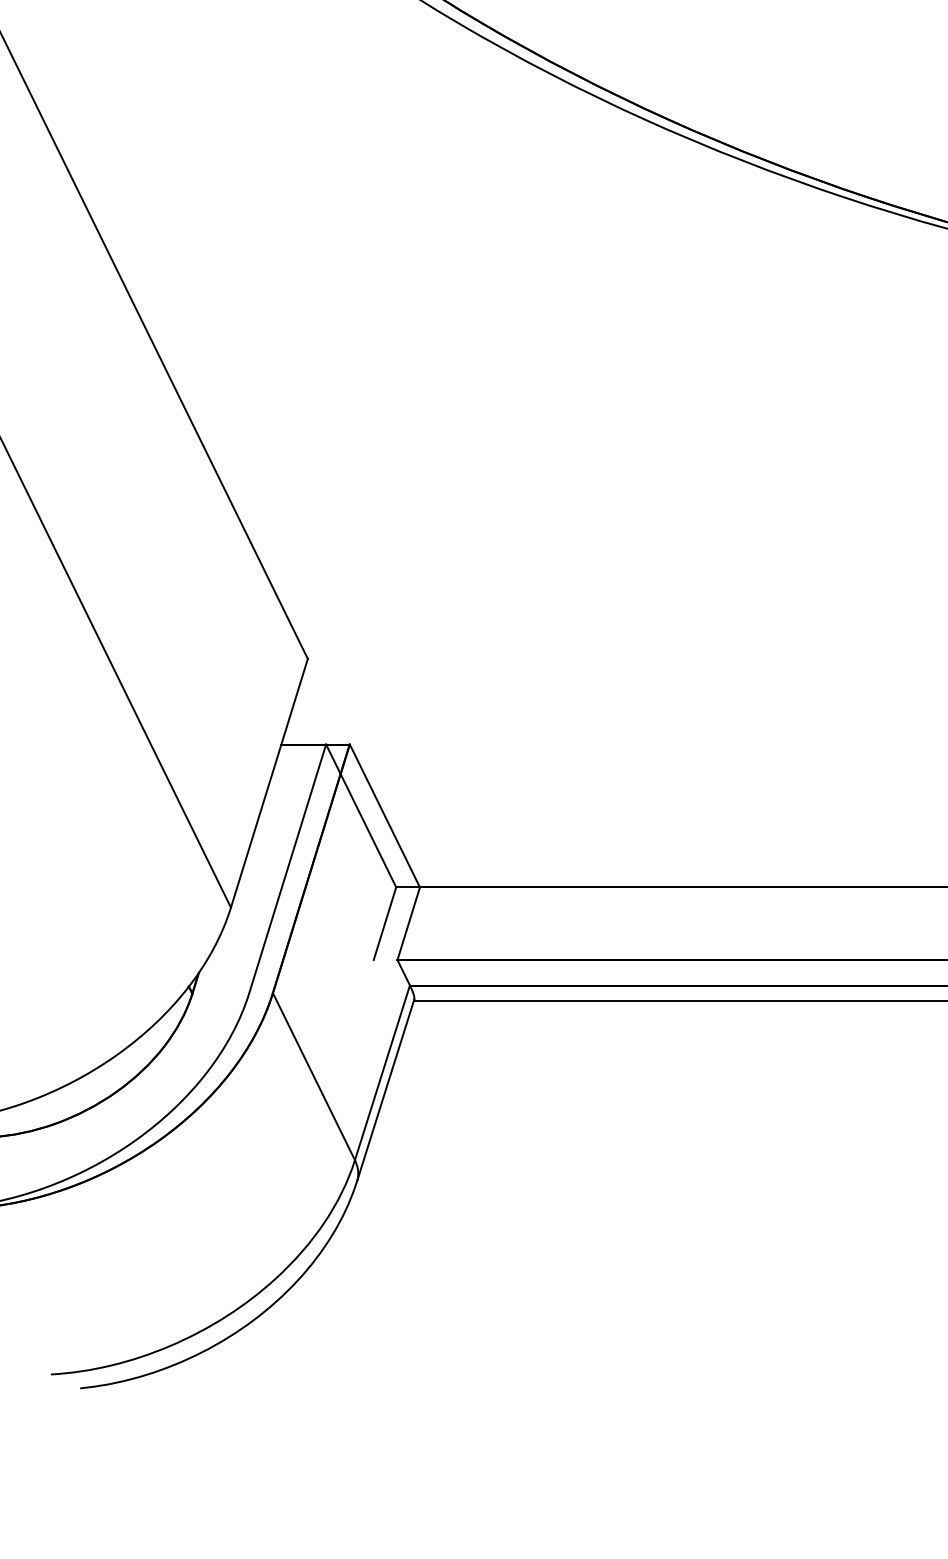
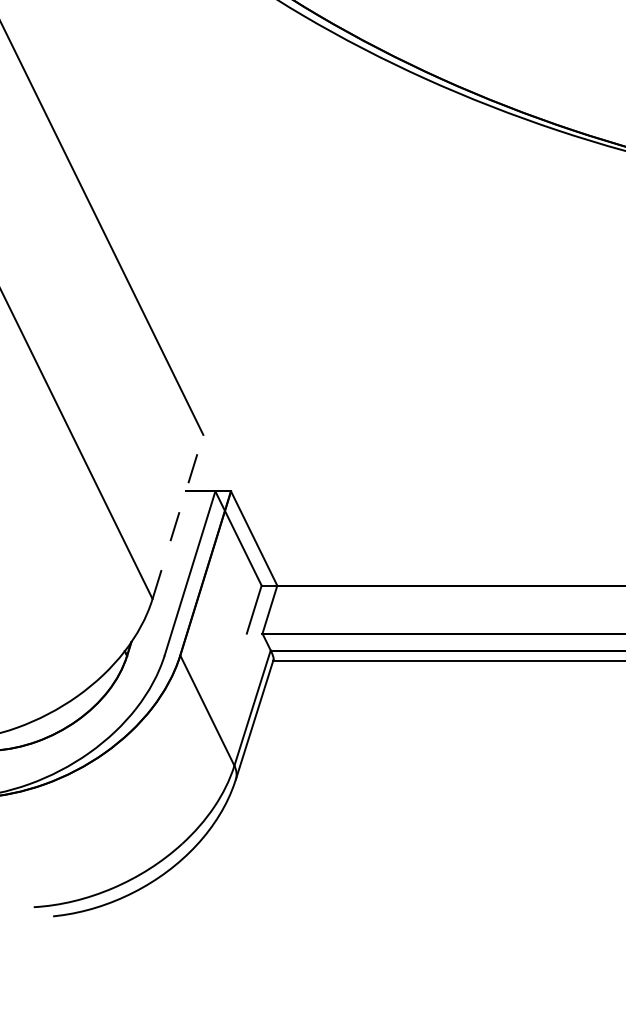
line: (268, 782) -> (177, 516), solid -> dashed

